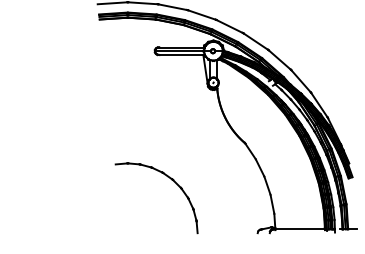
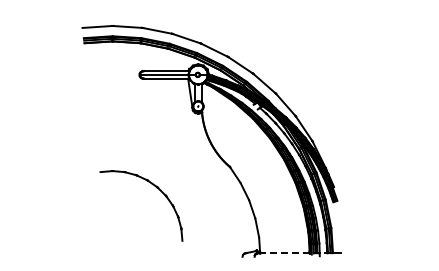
part: (171, 180) -> (156, 188), moved
line: (299, 229) -> (284, 253), solid -> dashed

